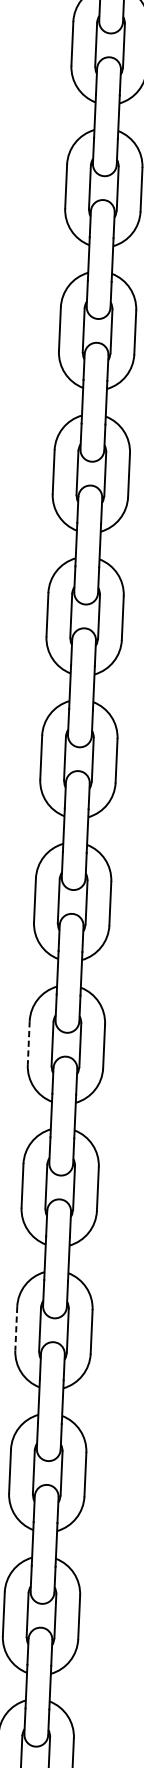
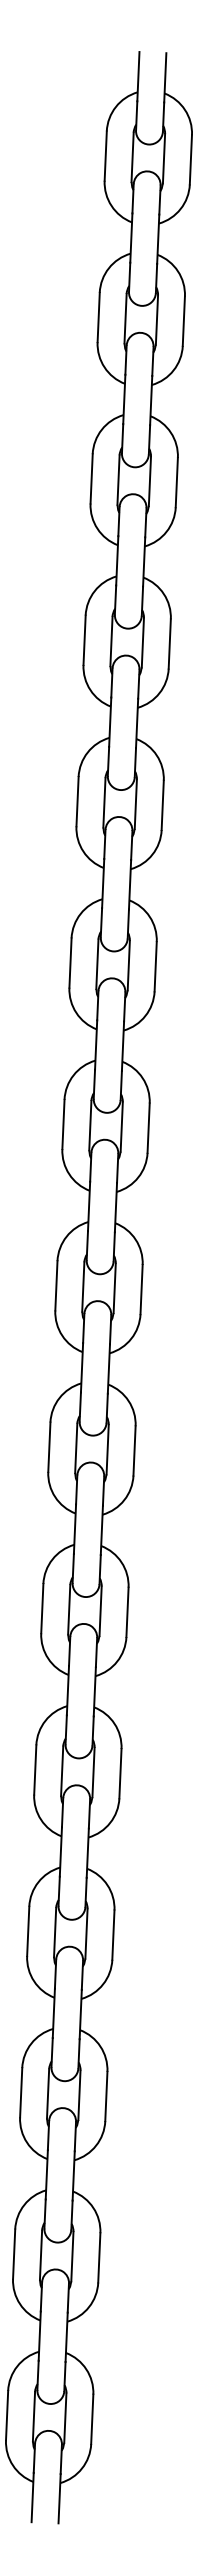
line: (28, 1042) -> (42, 1608), dashed -> solid
line: (16, 1328) -> (28, 1931), dashed -> solid

